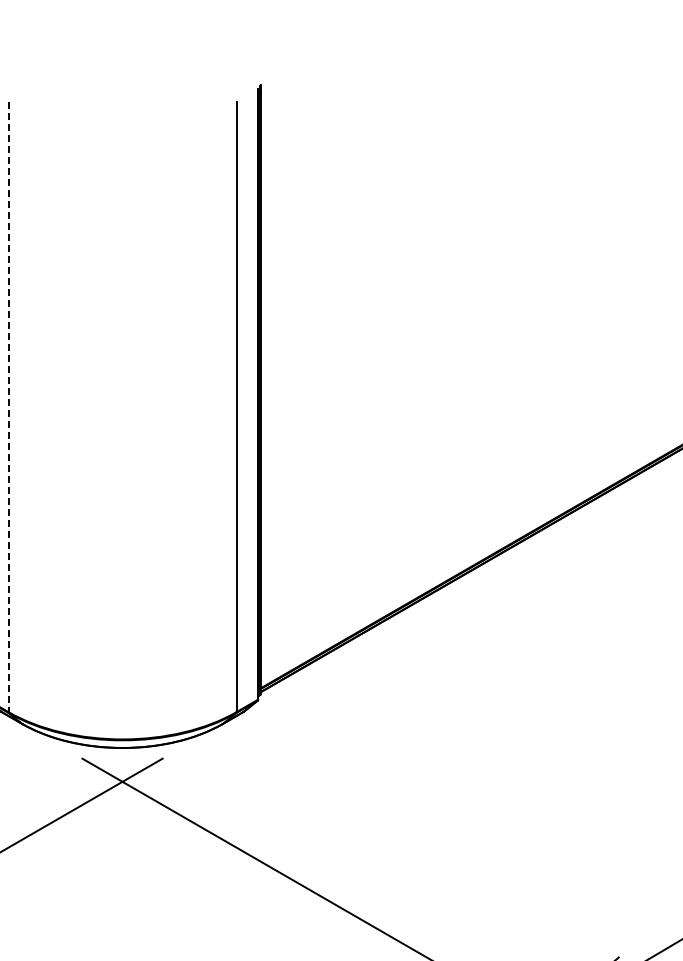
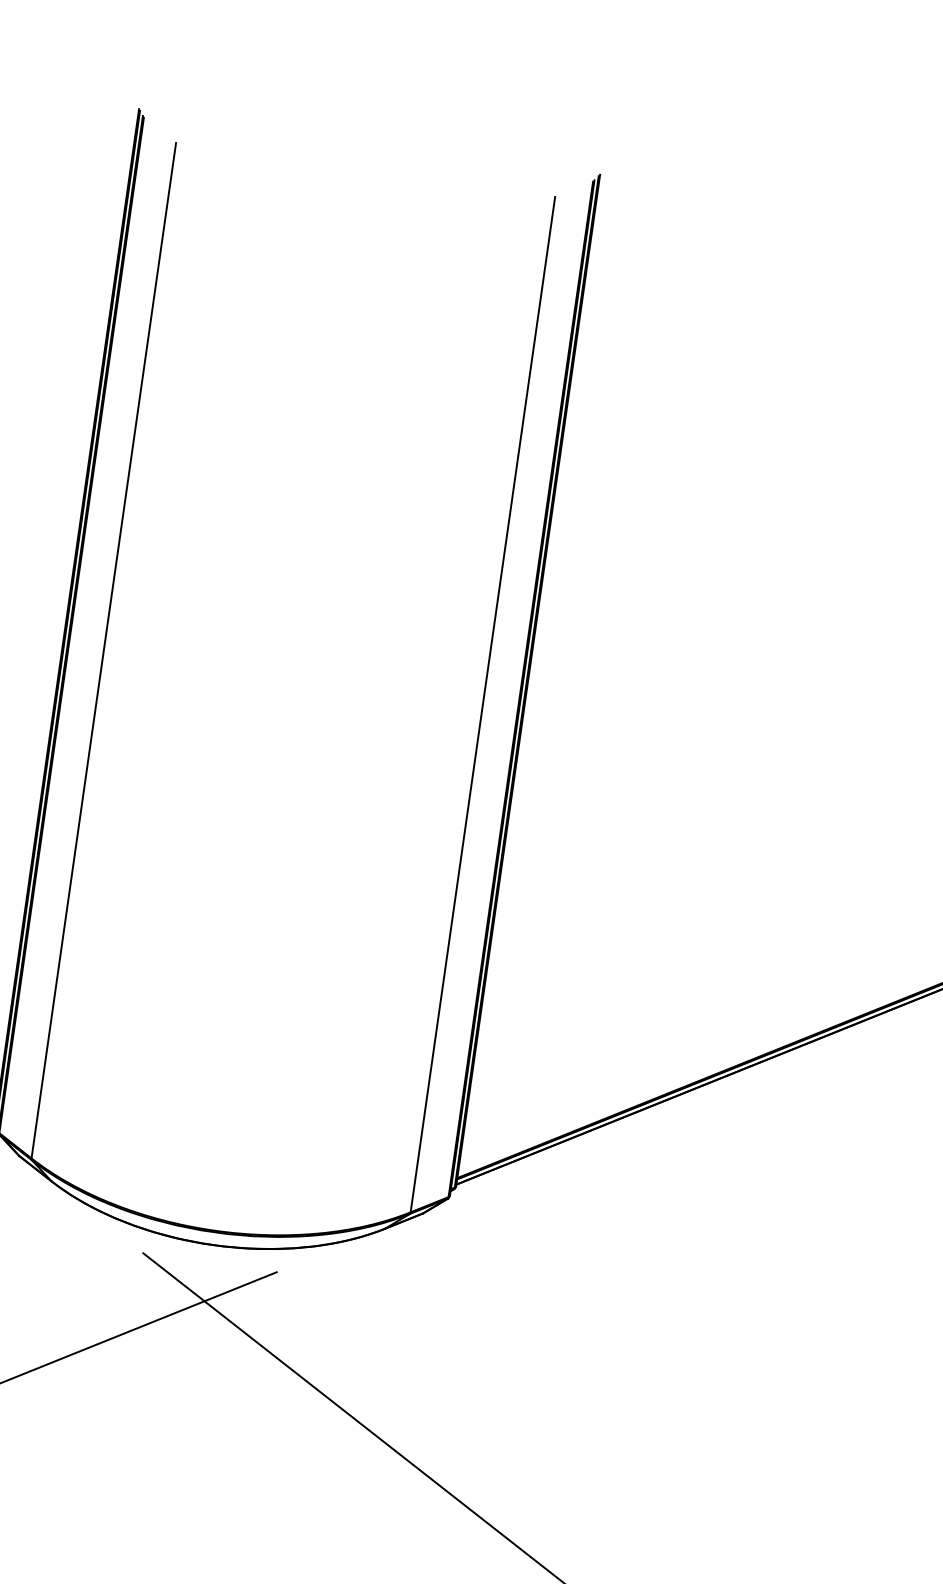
line: (8, 407) -> (103, 651), dashed -> solid

